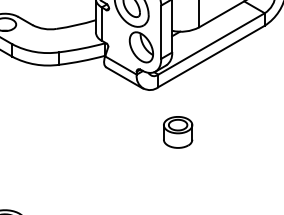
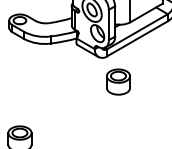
part: (178, 131) -> (118, 81), size x1.43

